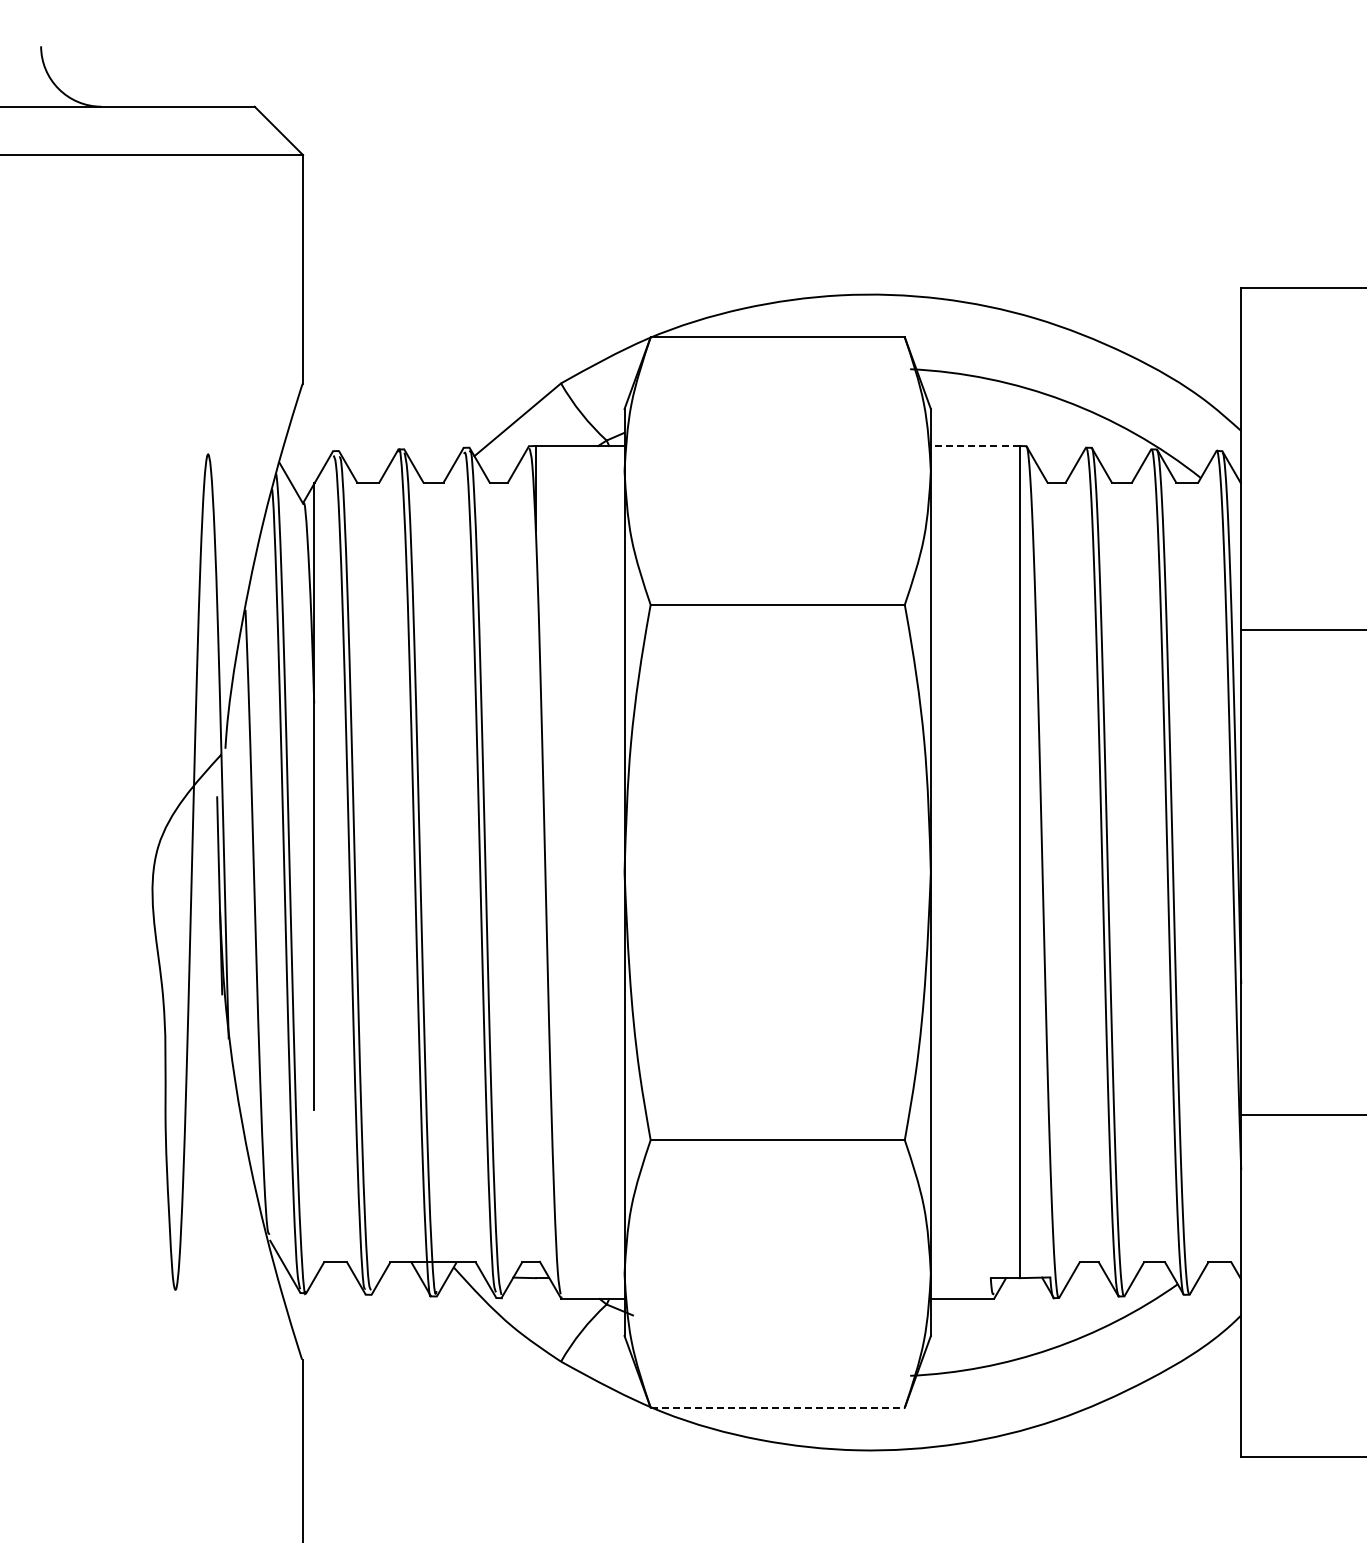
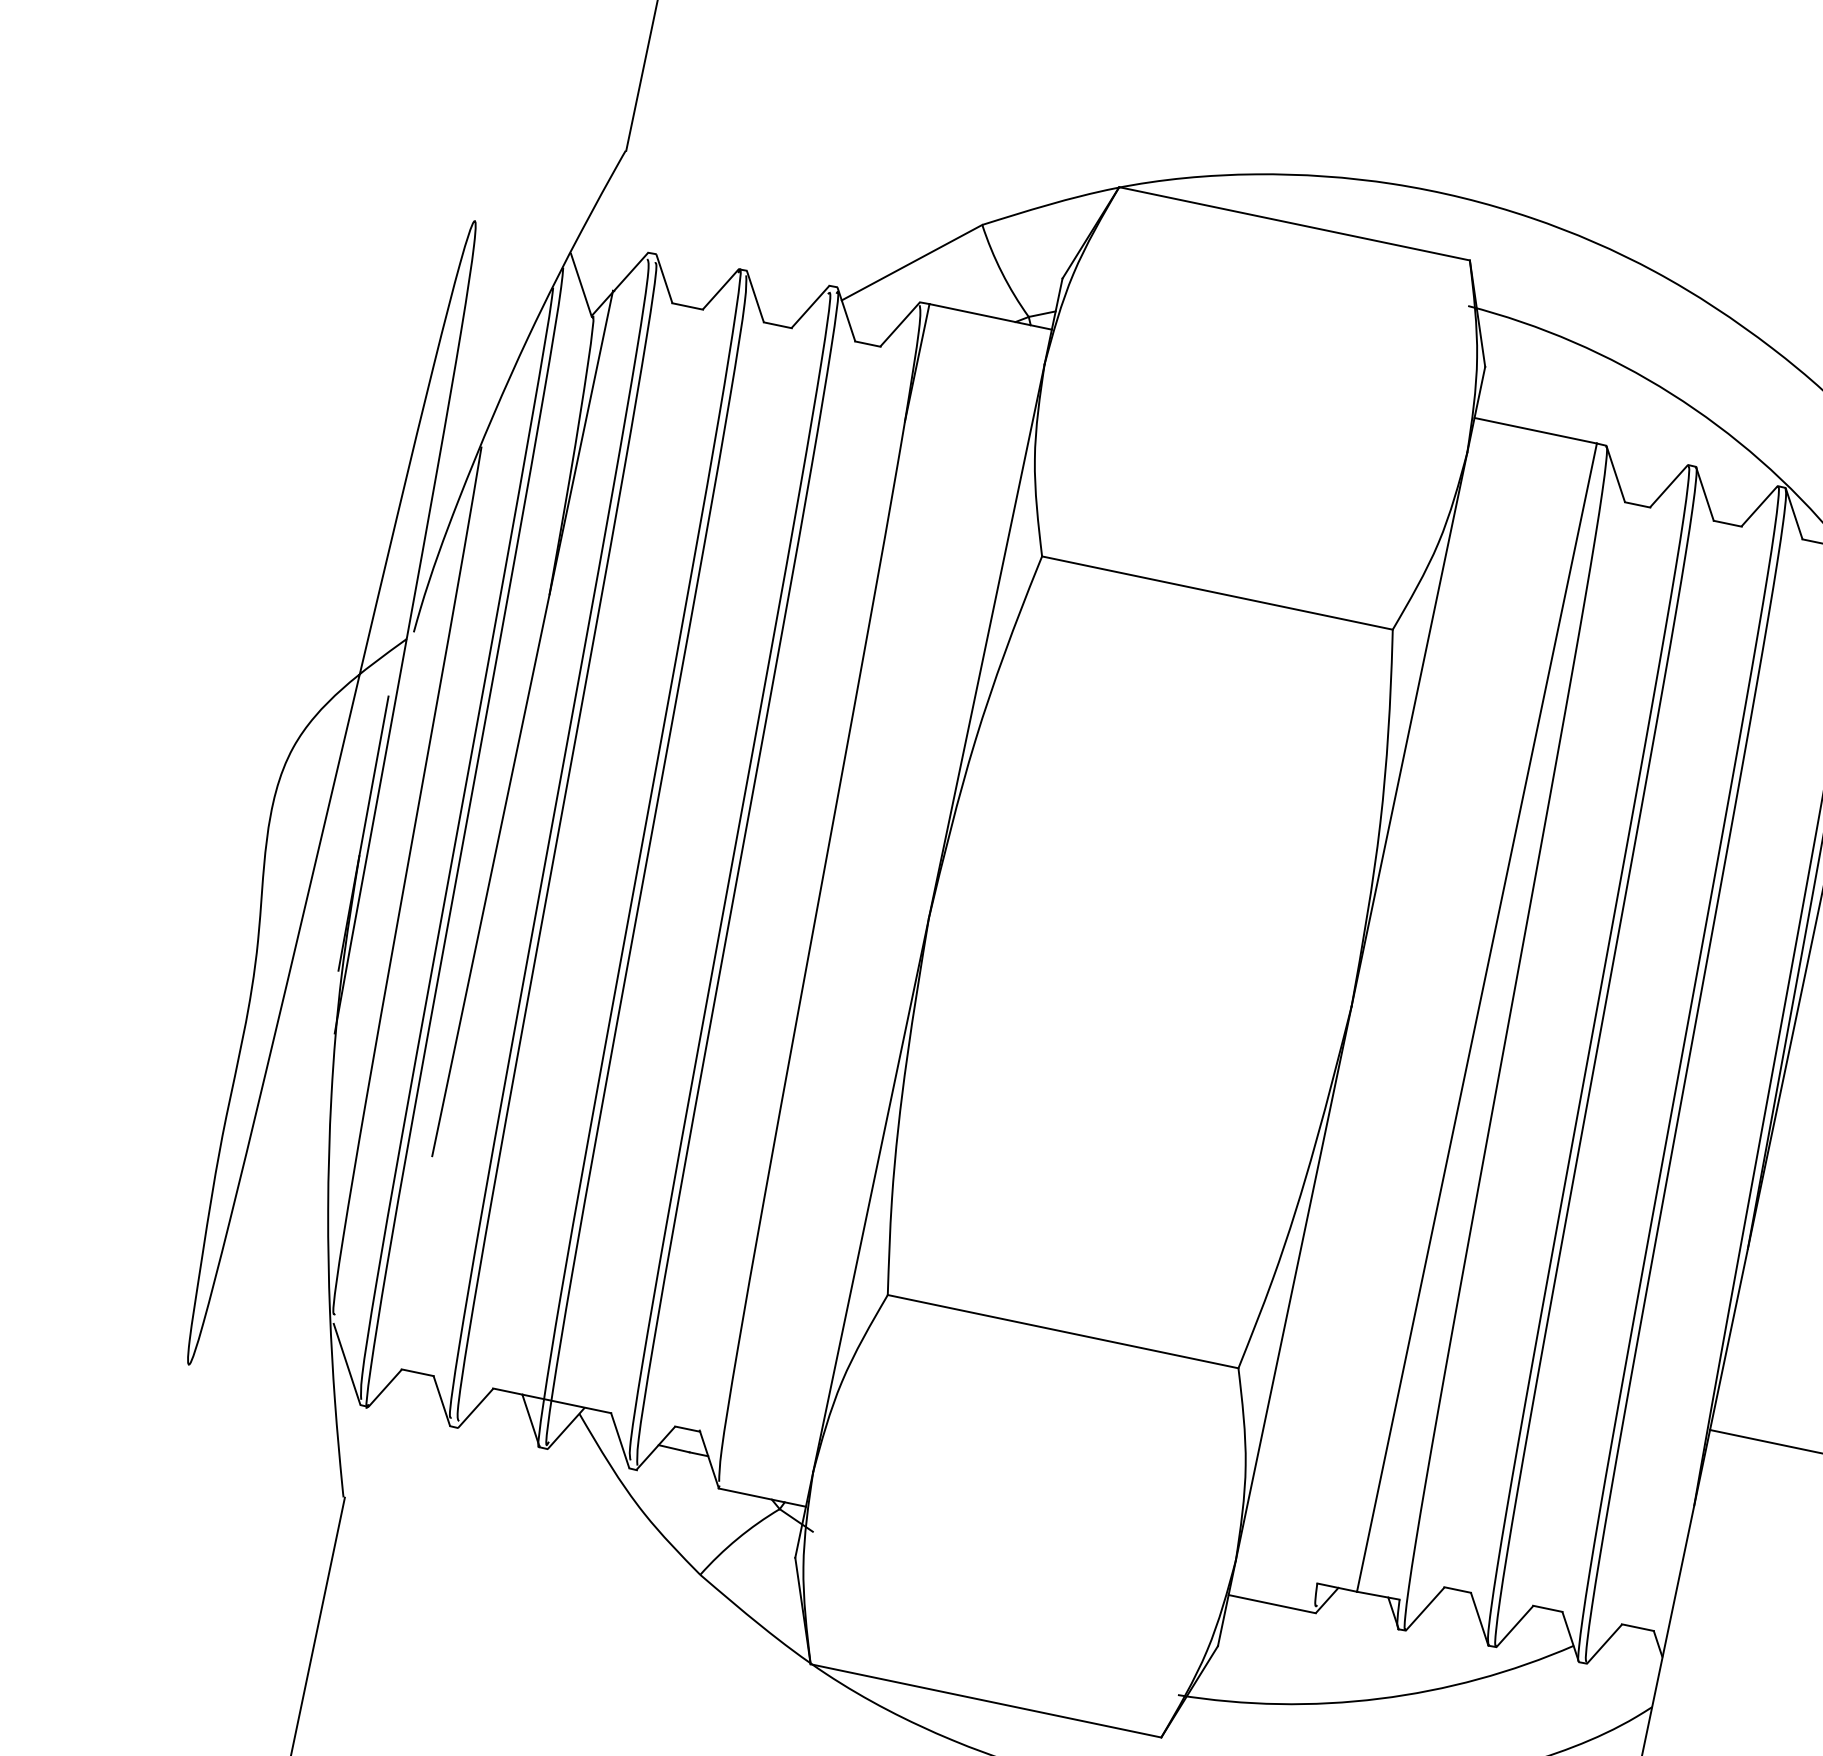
line: (974, 446) -> (1534, 431), dashed -> solid
line: (778, 1407) -> (987, 1700), dashed -> solid

